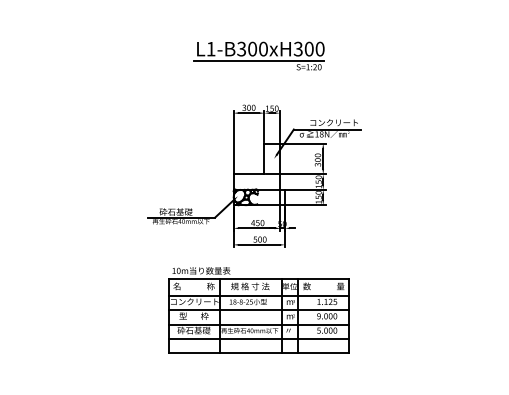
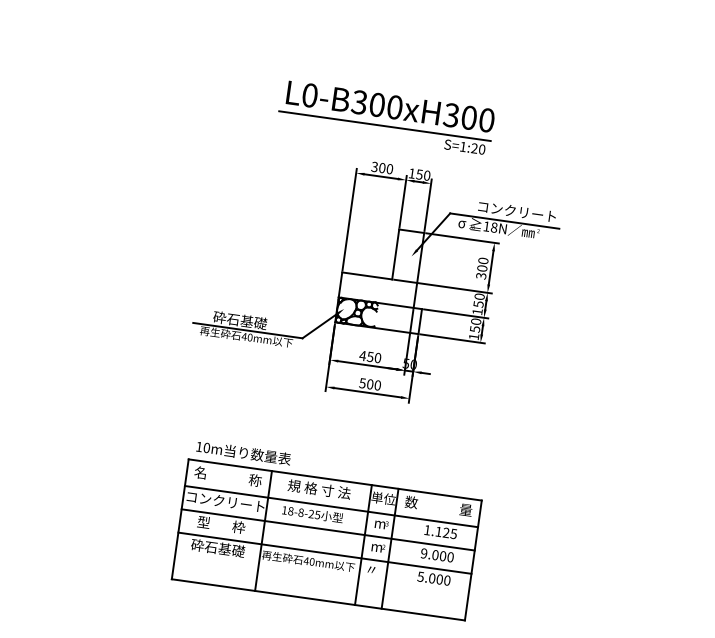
text: (210, 48) -> (309, 94), L1-B300xH300 -> L0-B300xH300
part: (254, 175) -> (375, 279), moved
line: (258, 338) -> (320, 575), removed

